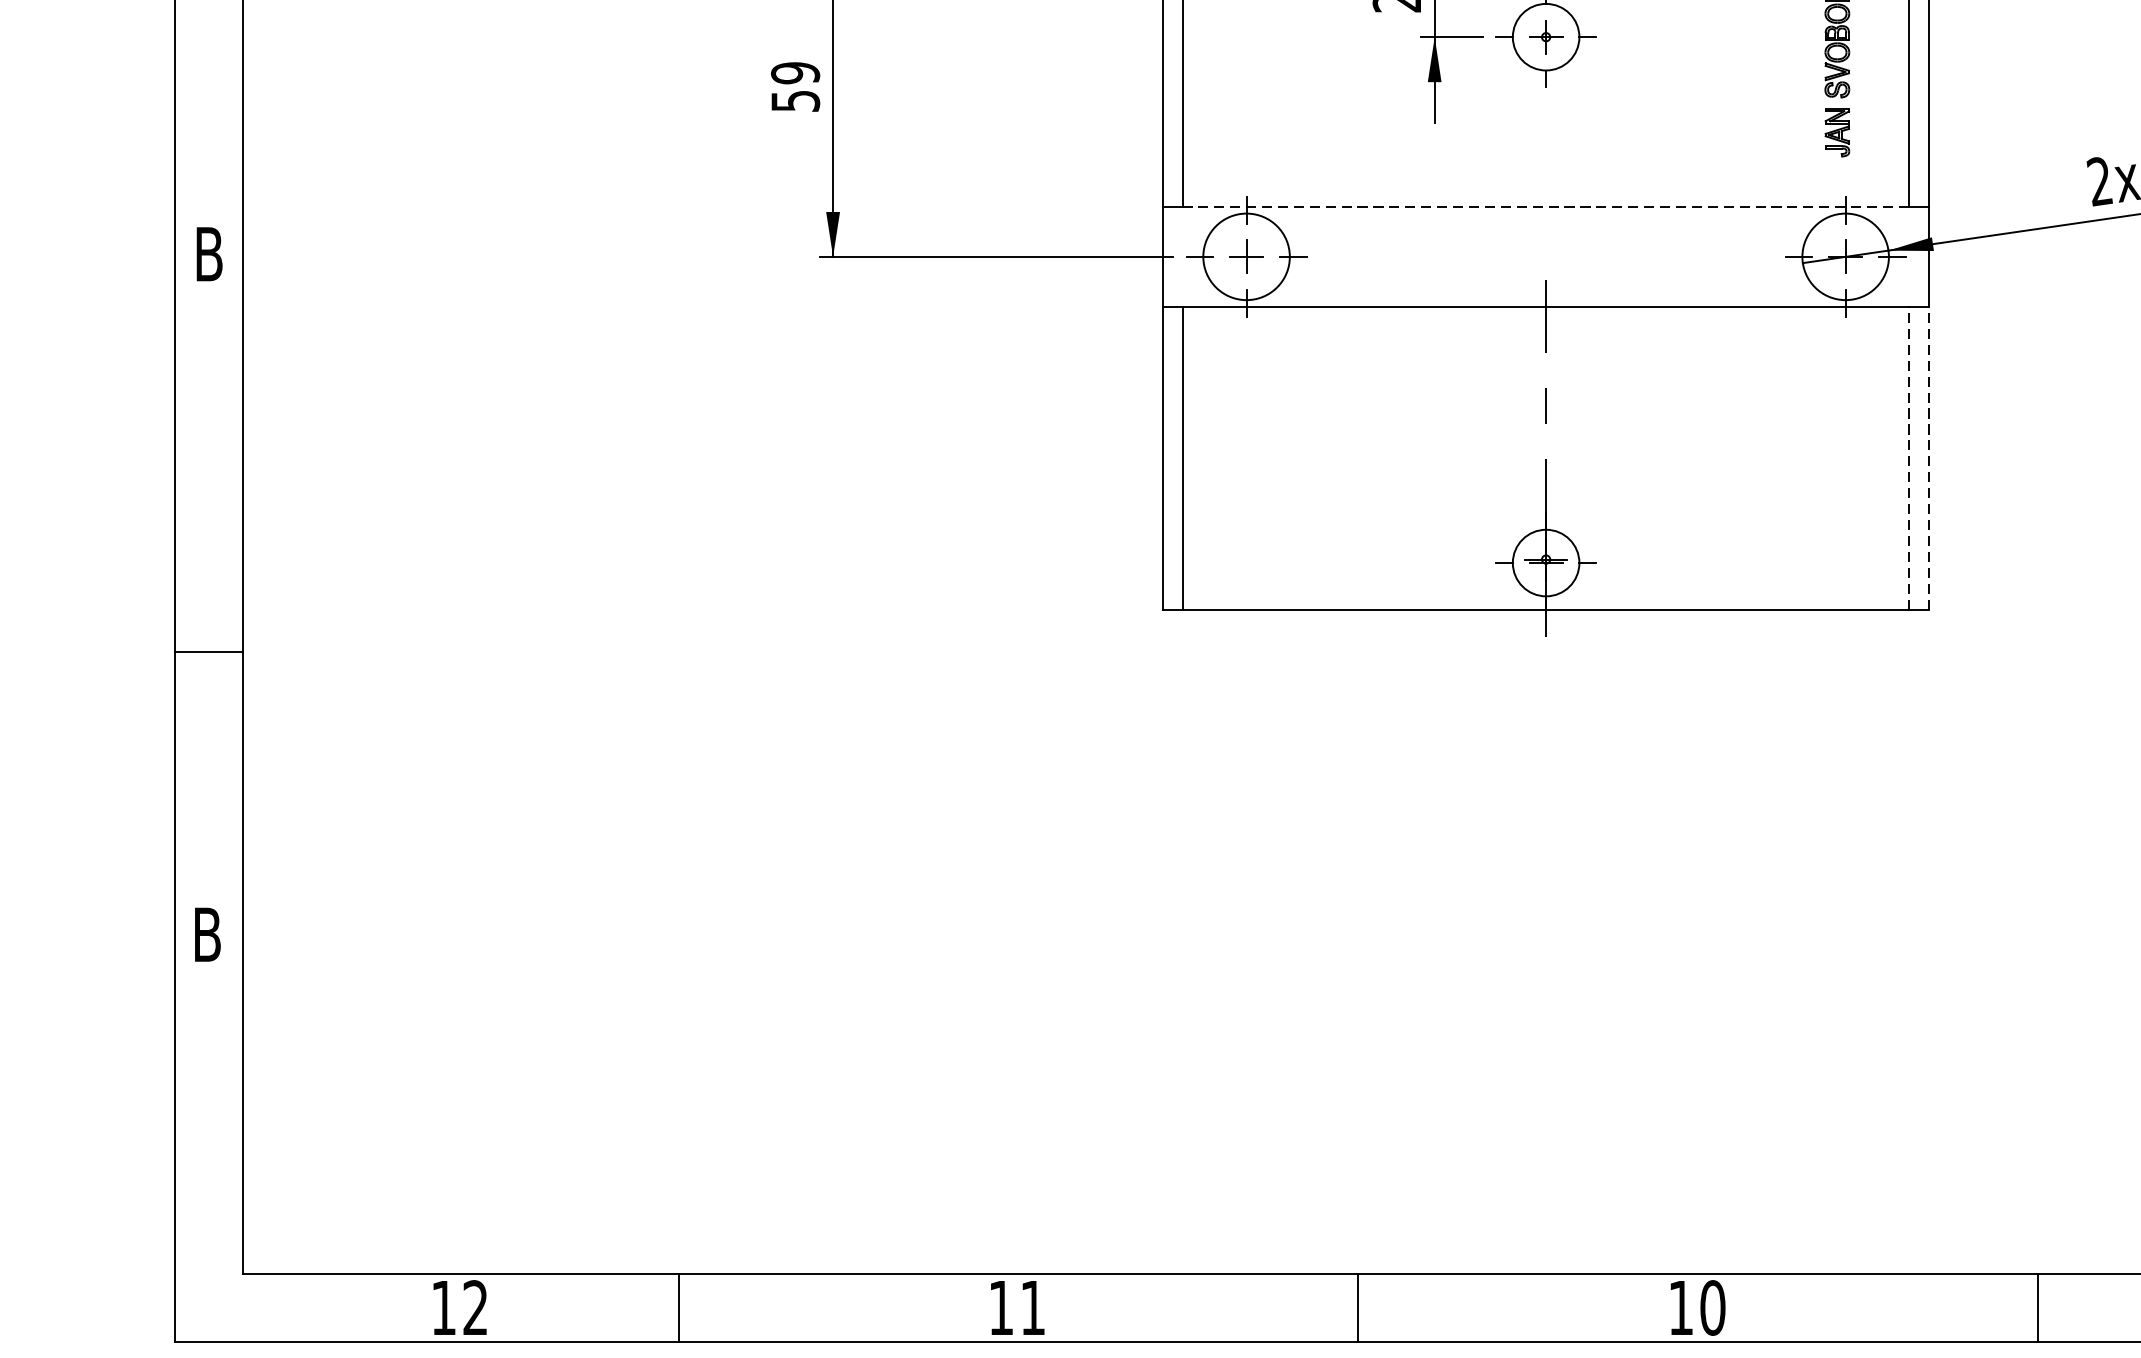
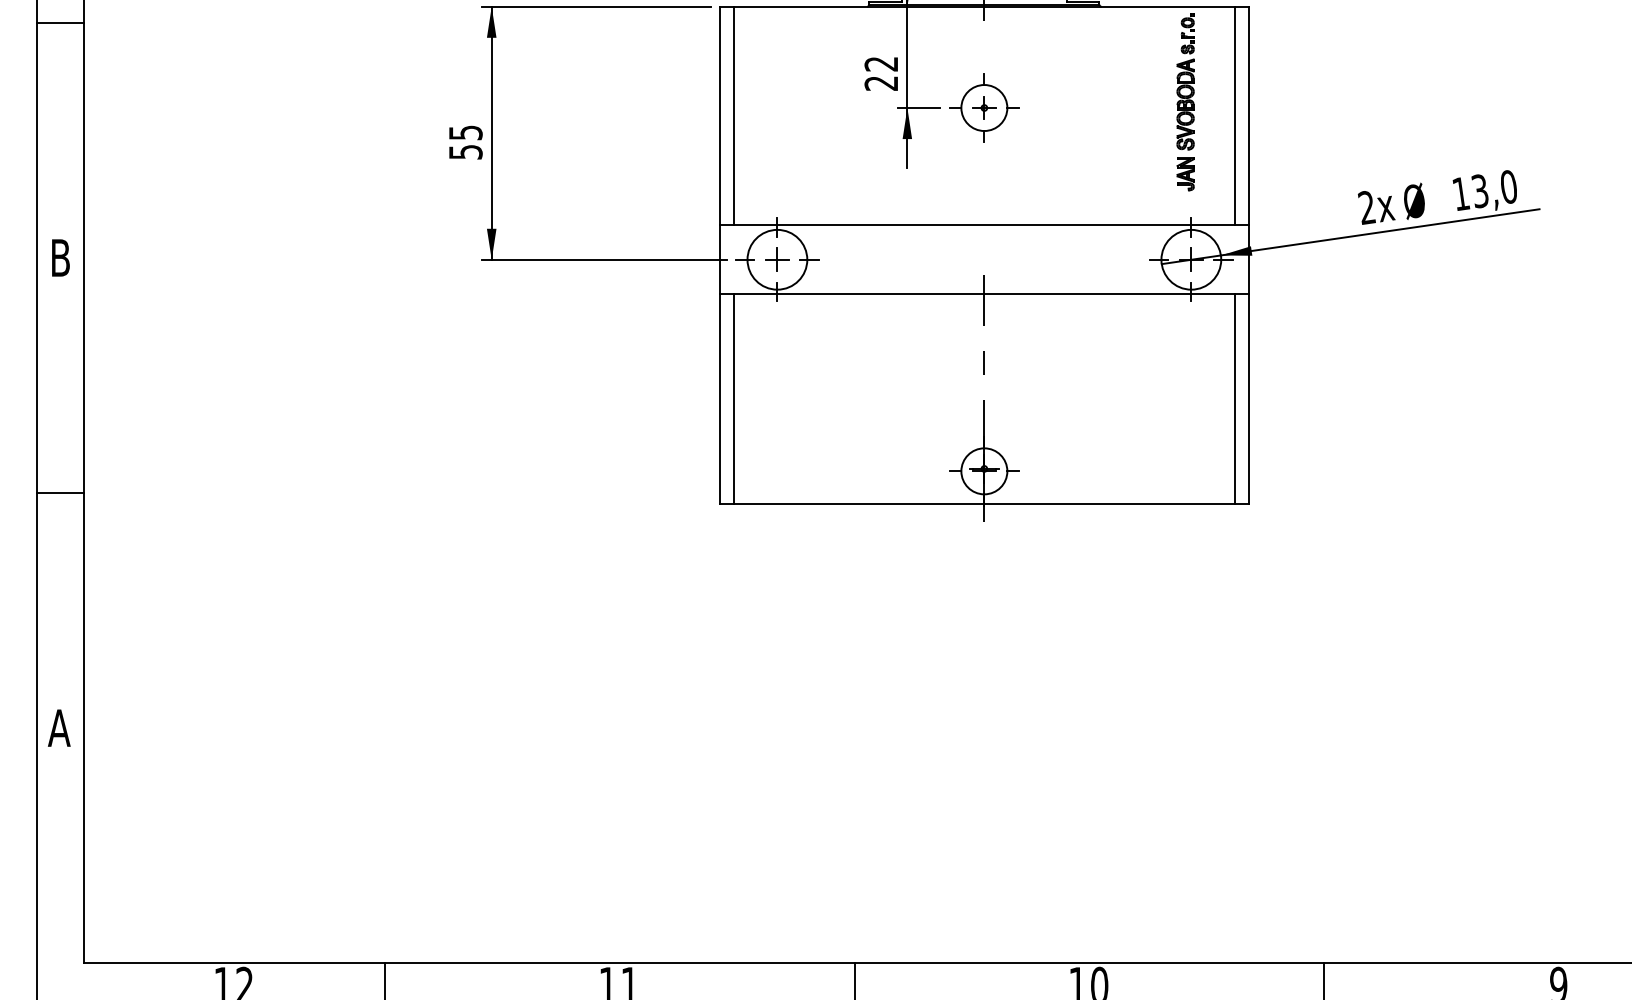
text: (795, 72) -> (465, 132), 59 -> 55
line: (1546, 207) -> (984, 225), dashed -> solid
line: (1909, 457) -> (1235, 398), dashed -> solid
line: (1928, 457) -> (1248, 398), dashed -> solid
line: (208, 651) -> (60, 492), moved
text: (206, 933) -> (58, 727), B -> A

